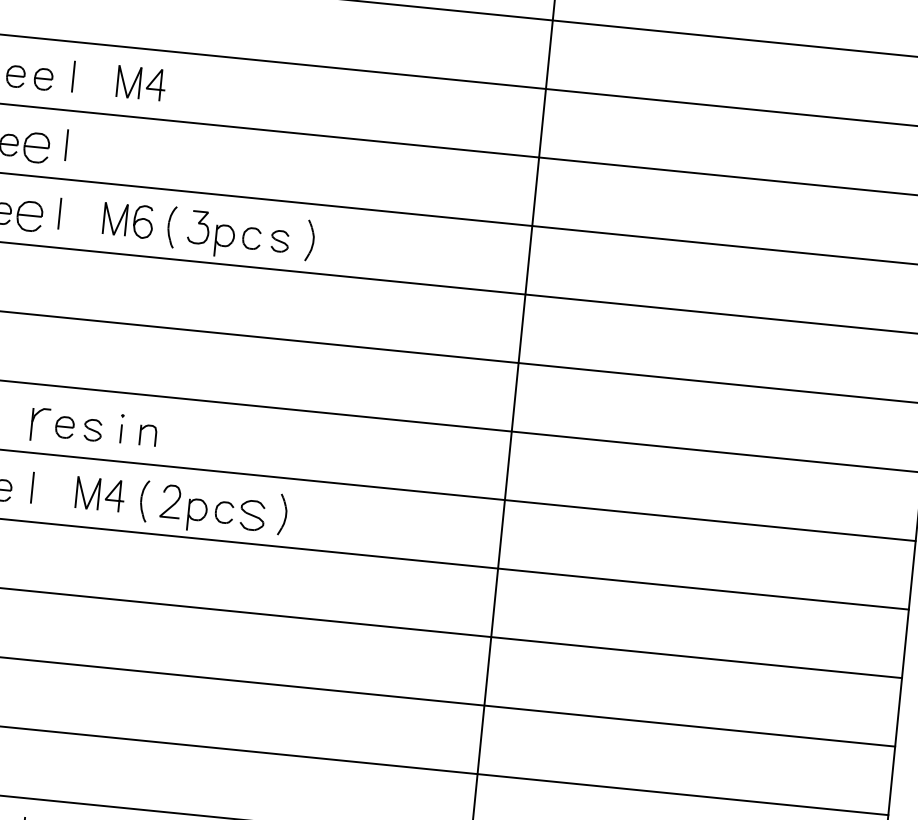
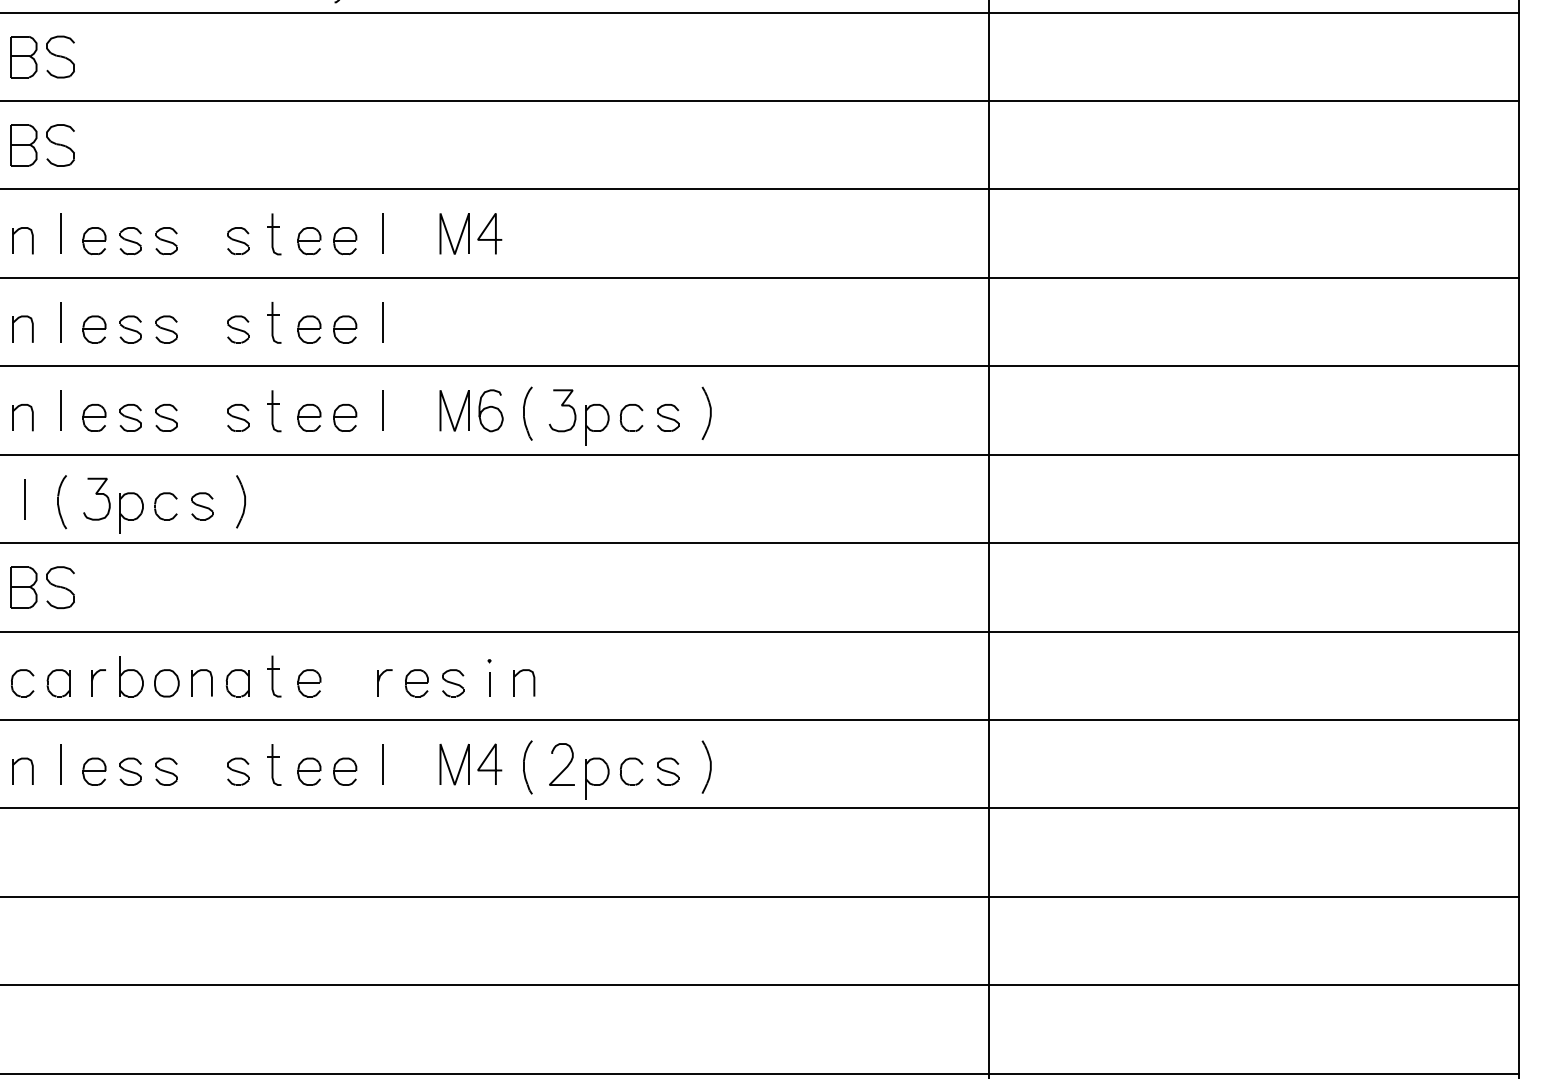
part: (36, 147) -> (345, 329), size x0.71
part: (30, 215) -> (345, 417), size x0.71
part: (39, 424) -> (384, 682), size x0.62
part: (253, 515) -> (668, 771), size x0.71

